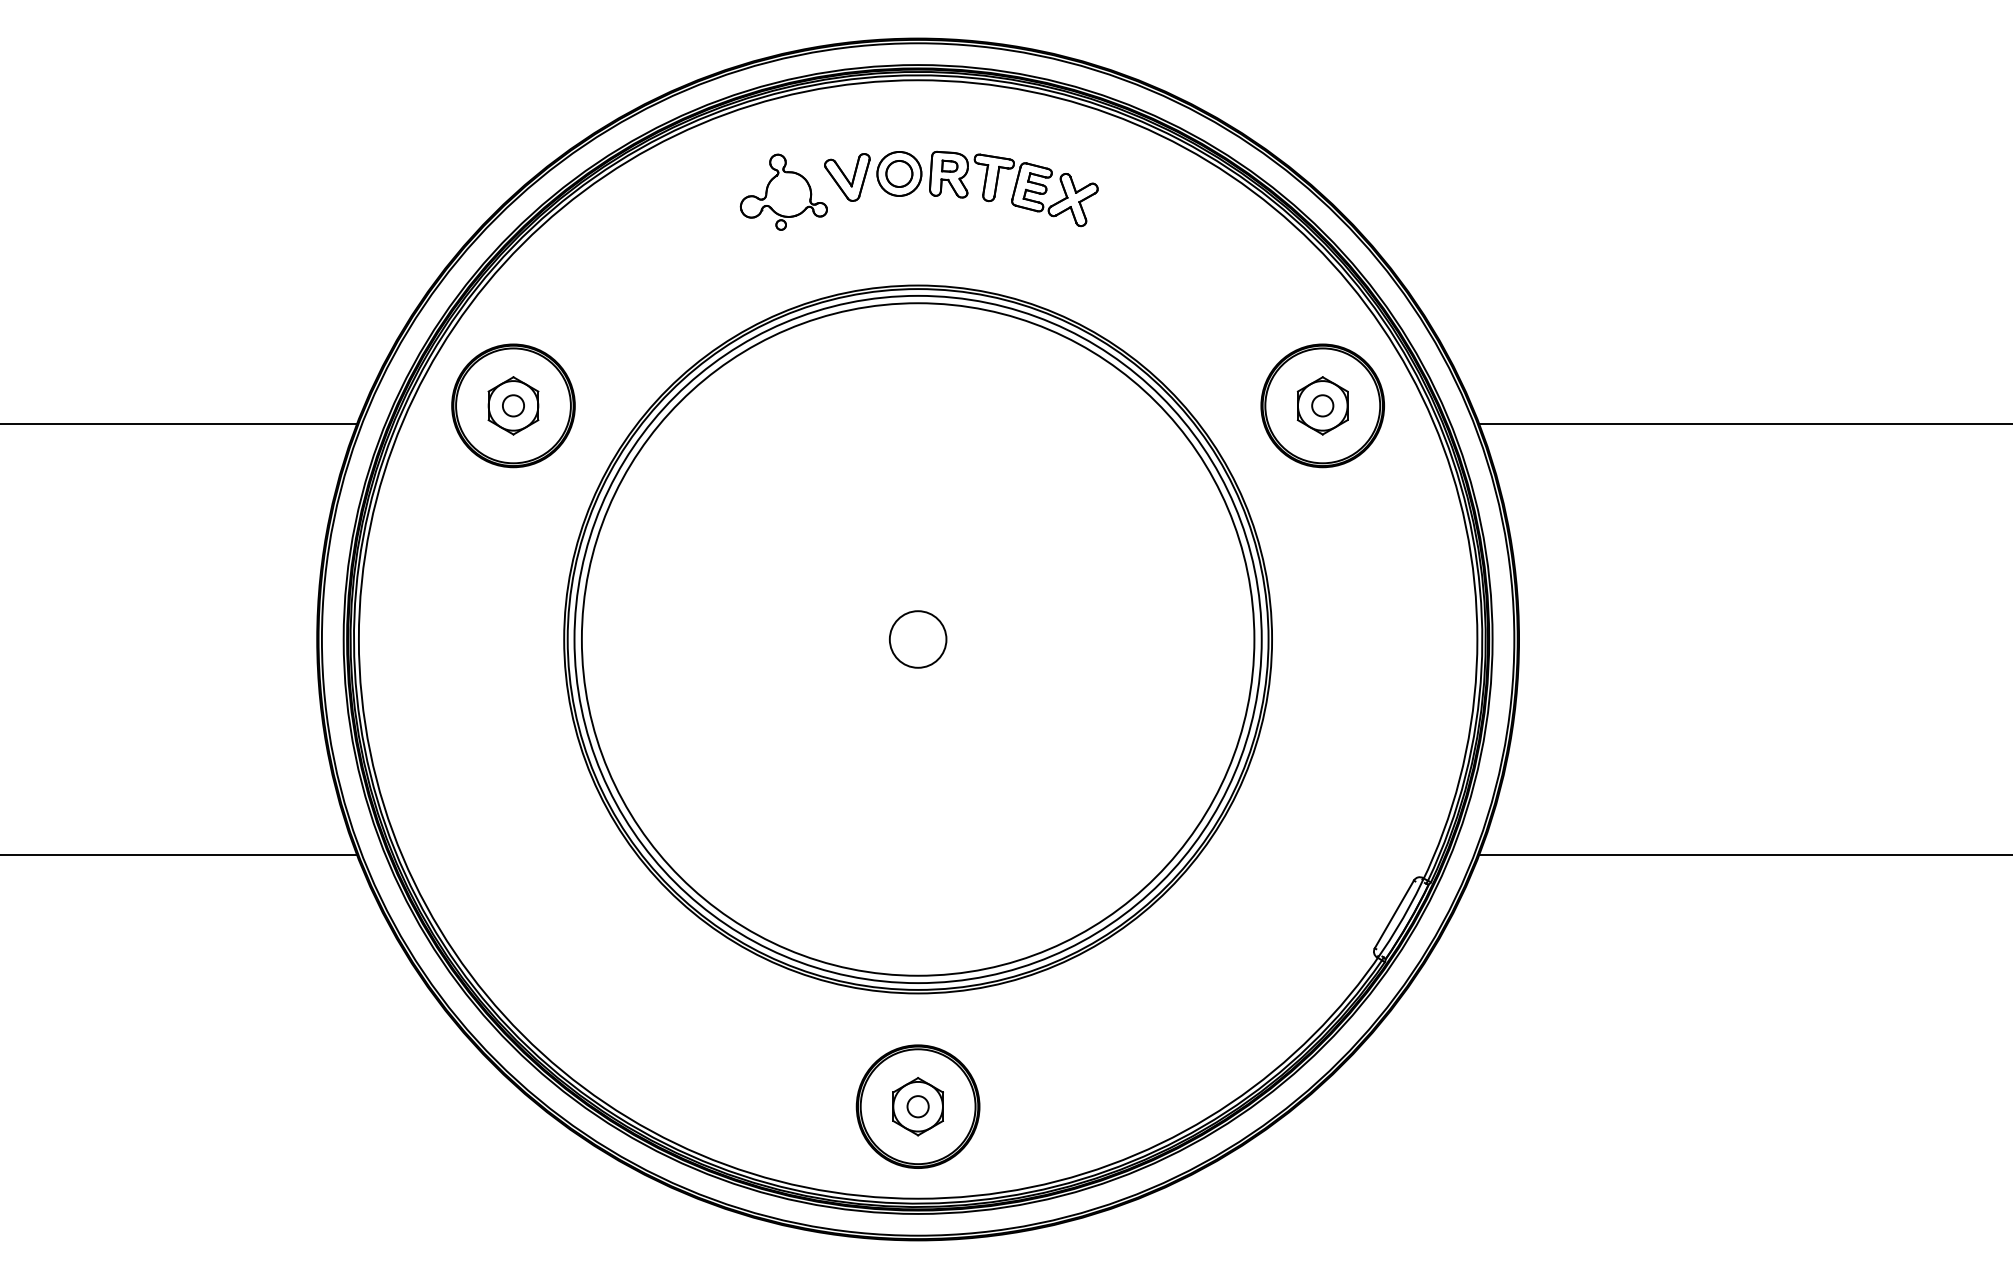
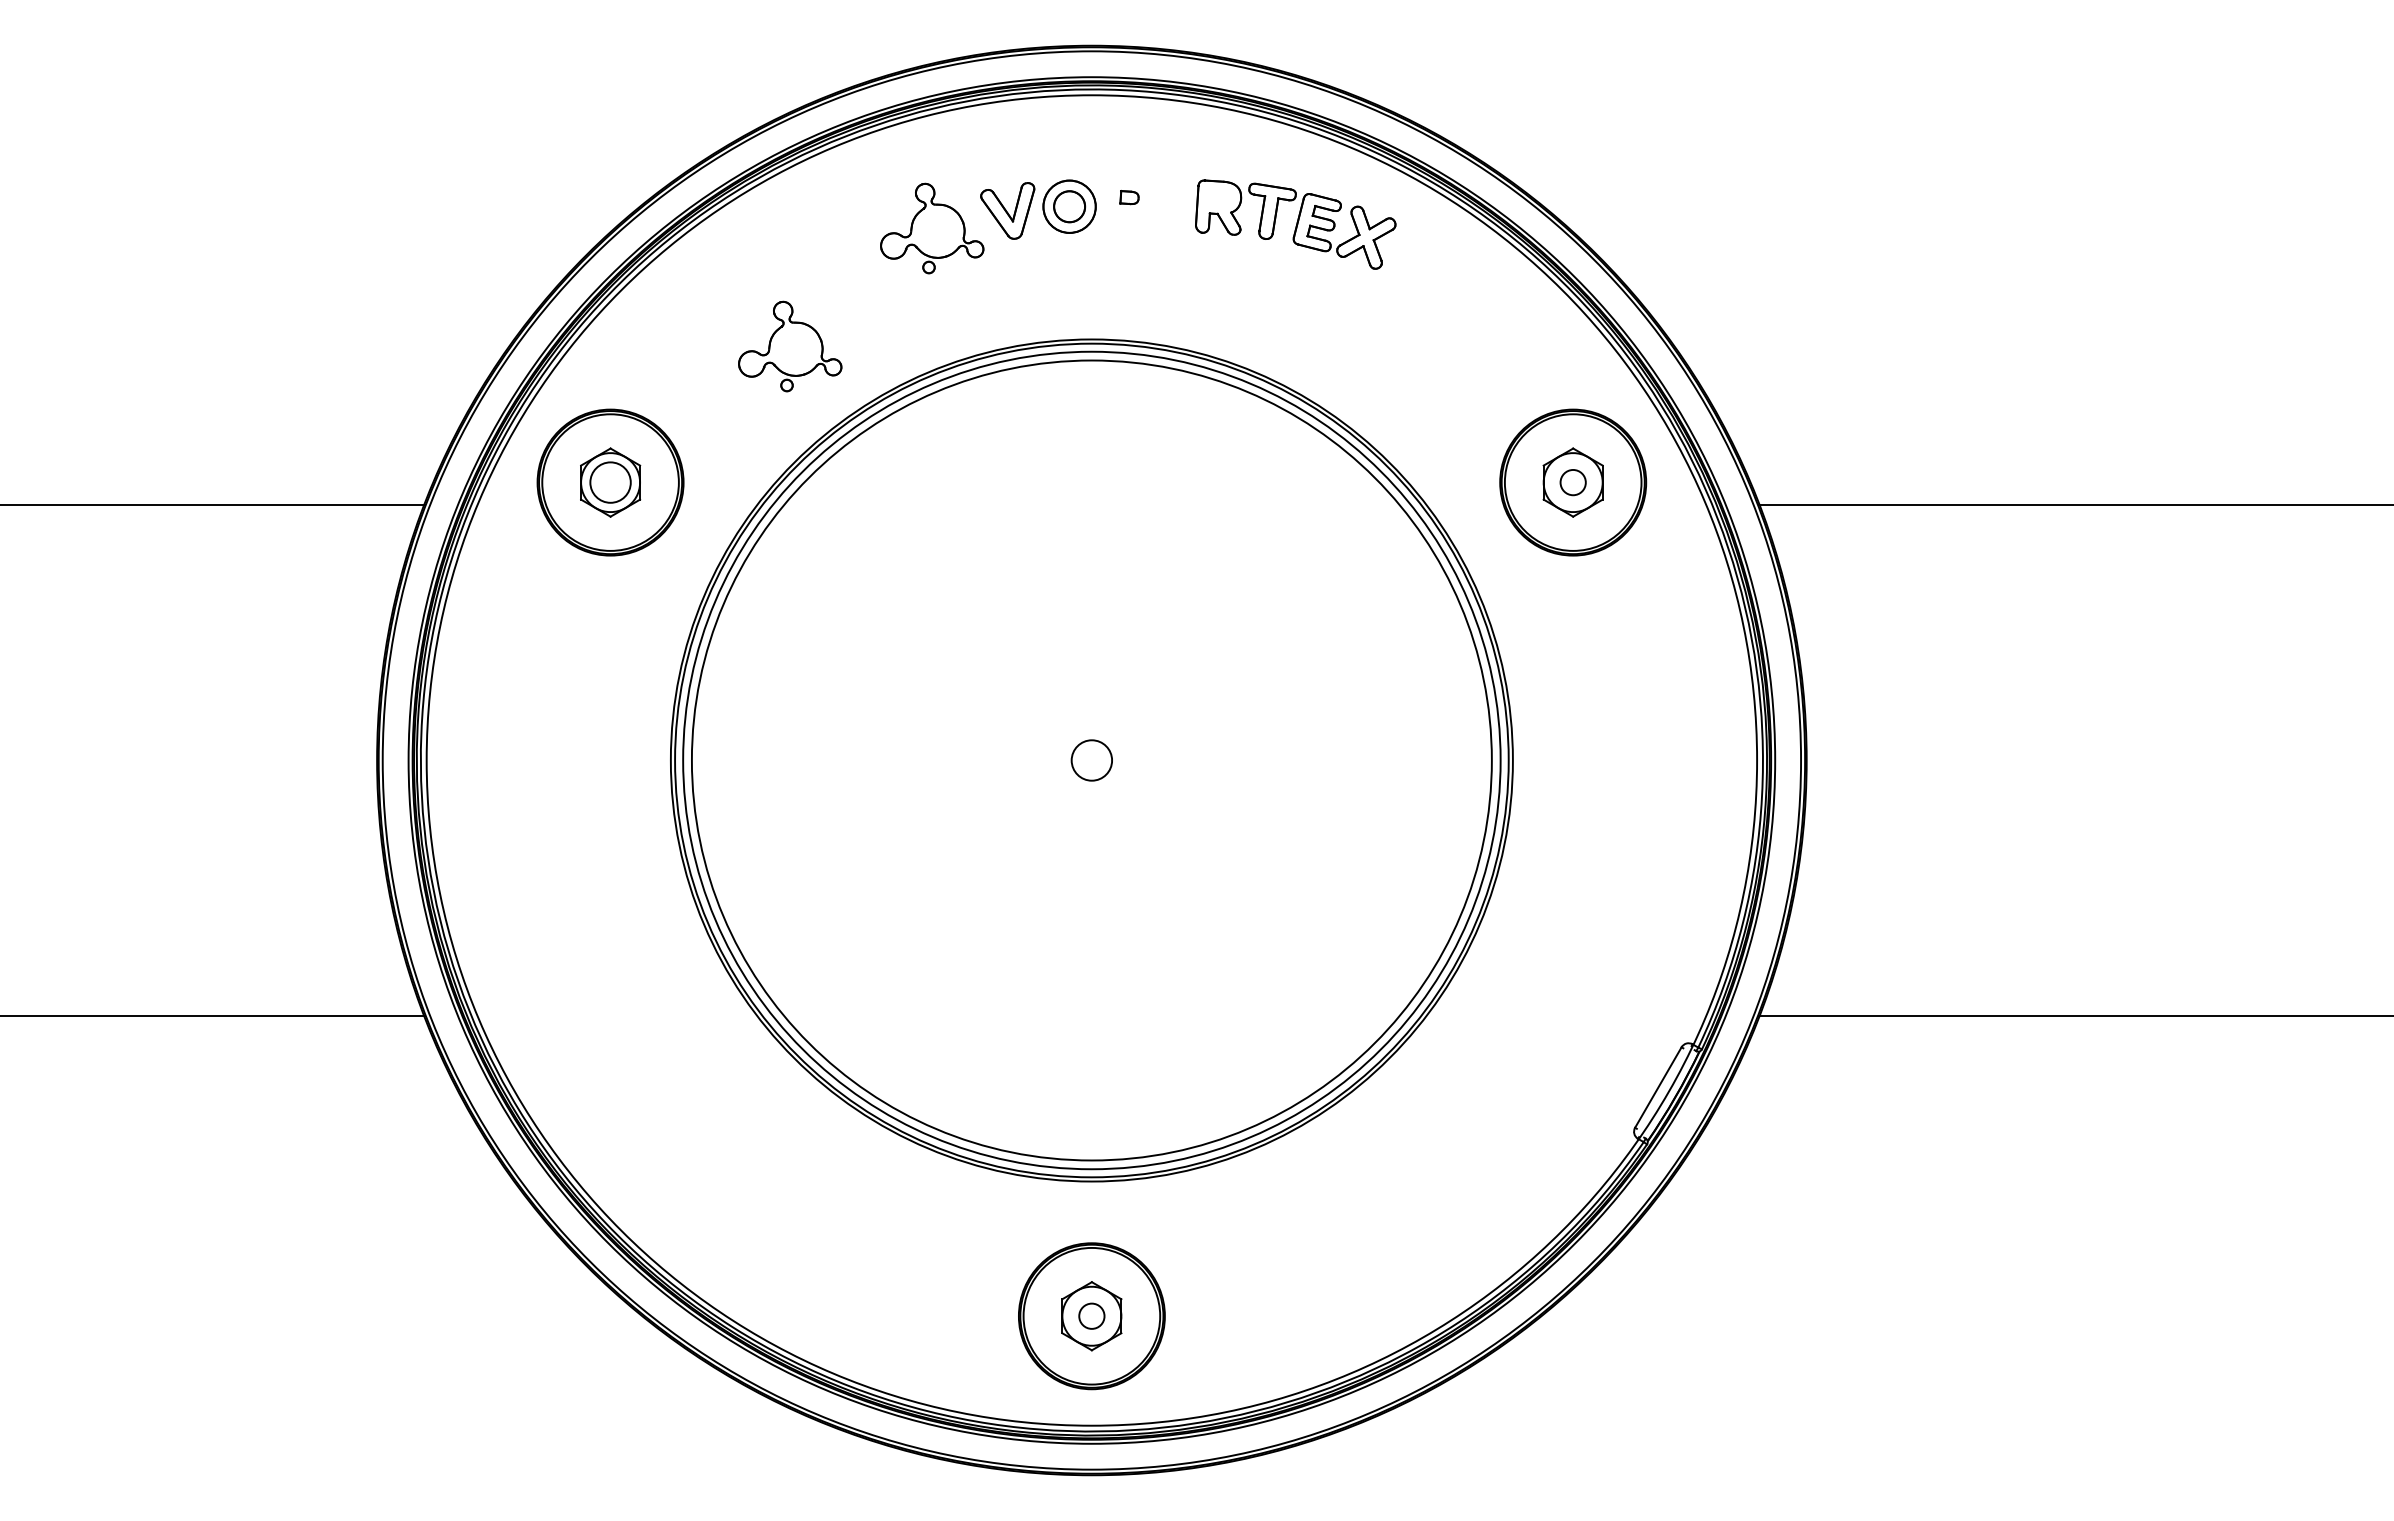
part: (1013, 188) -> (1295, 224), moved
part: (664, 291) -> (790, 346), added
circle: (513, 405) -> (610, 482), size x1.6
circle: (917, 639) -> (1091, 760), size x0.6

